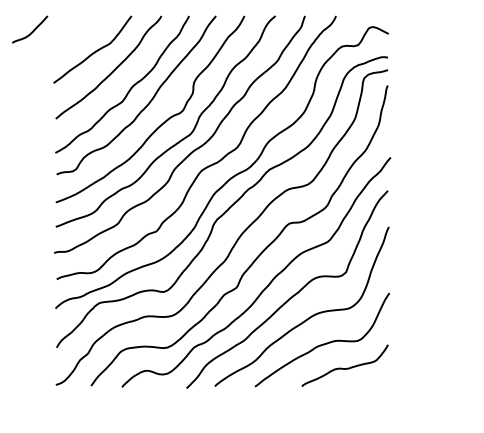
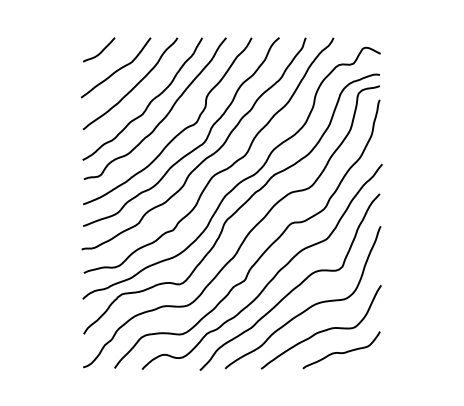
curve: (32, 30) -> (101, 50), moved

